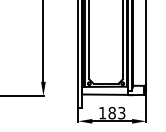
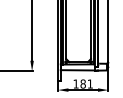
text: (120, 112) -> (89, 83), 183 -> 181

